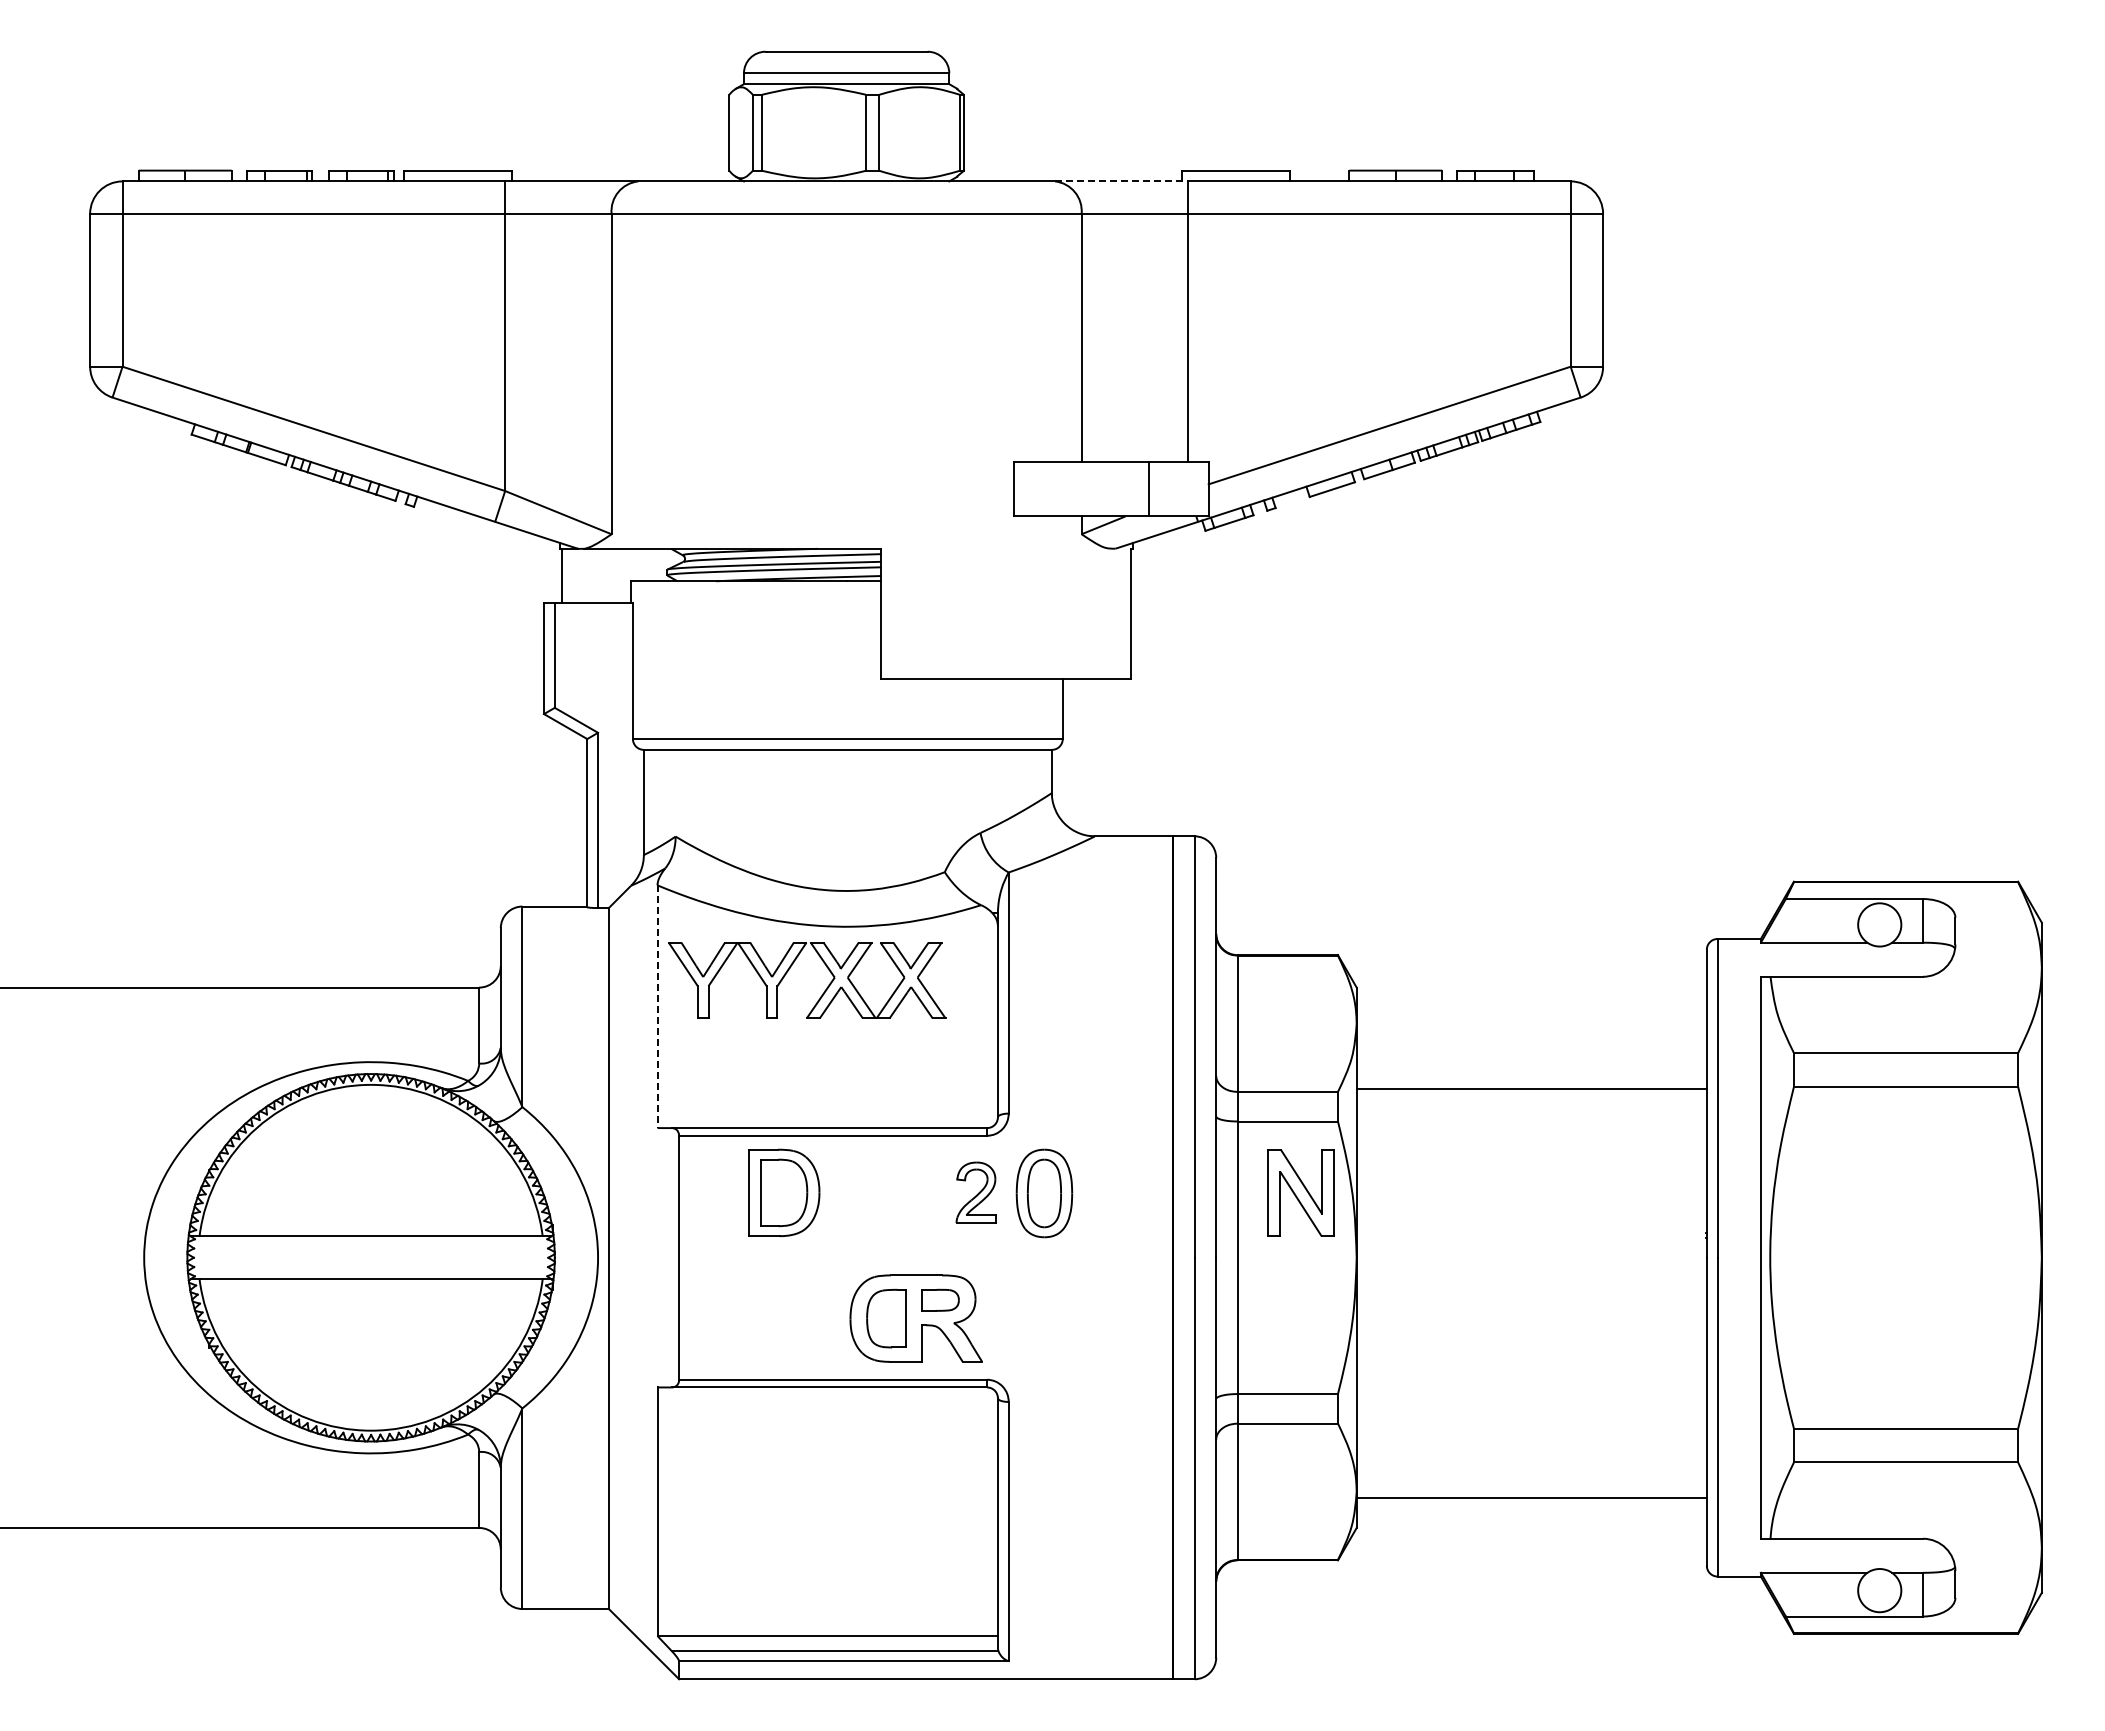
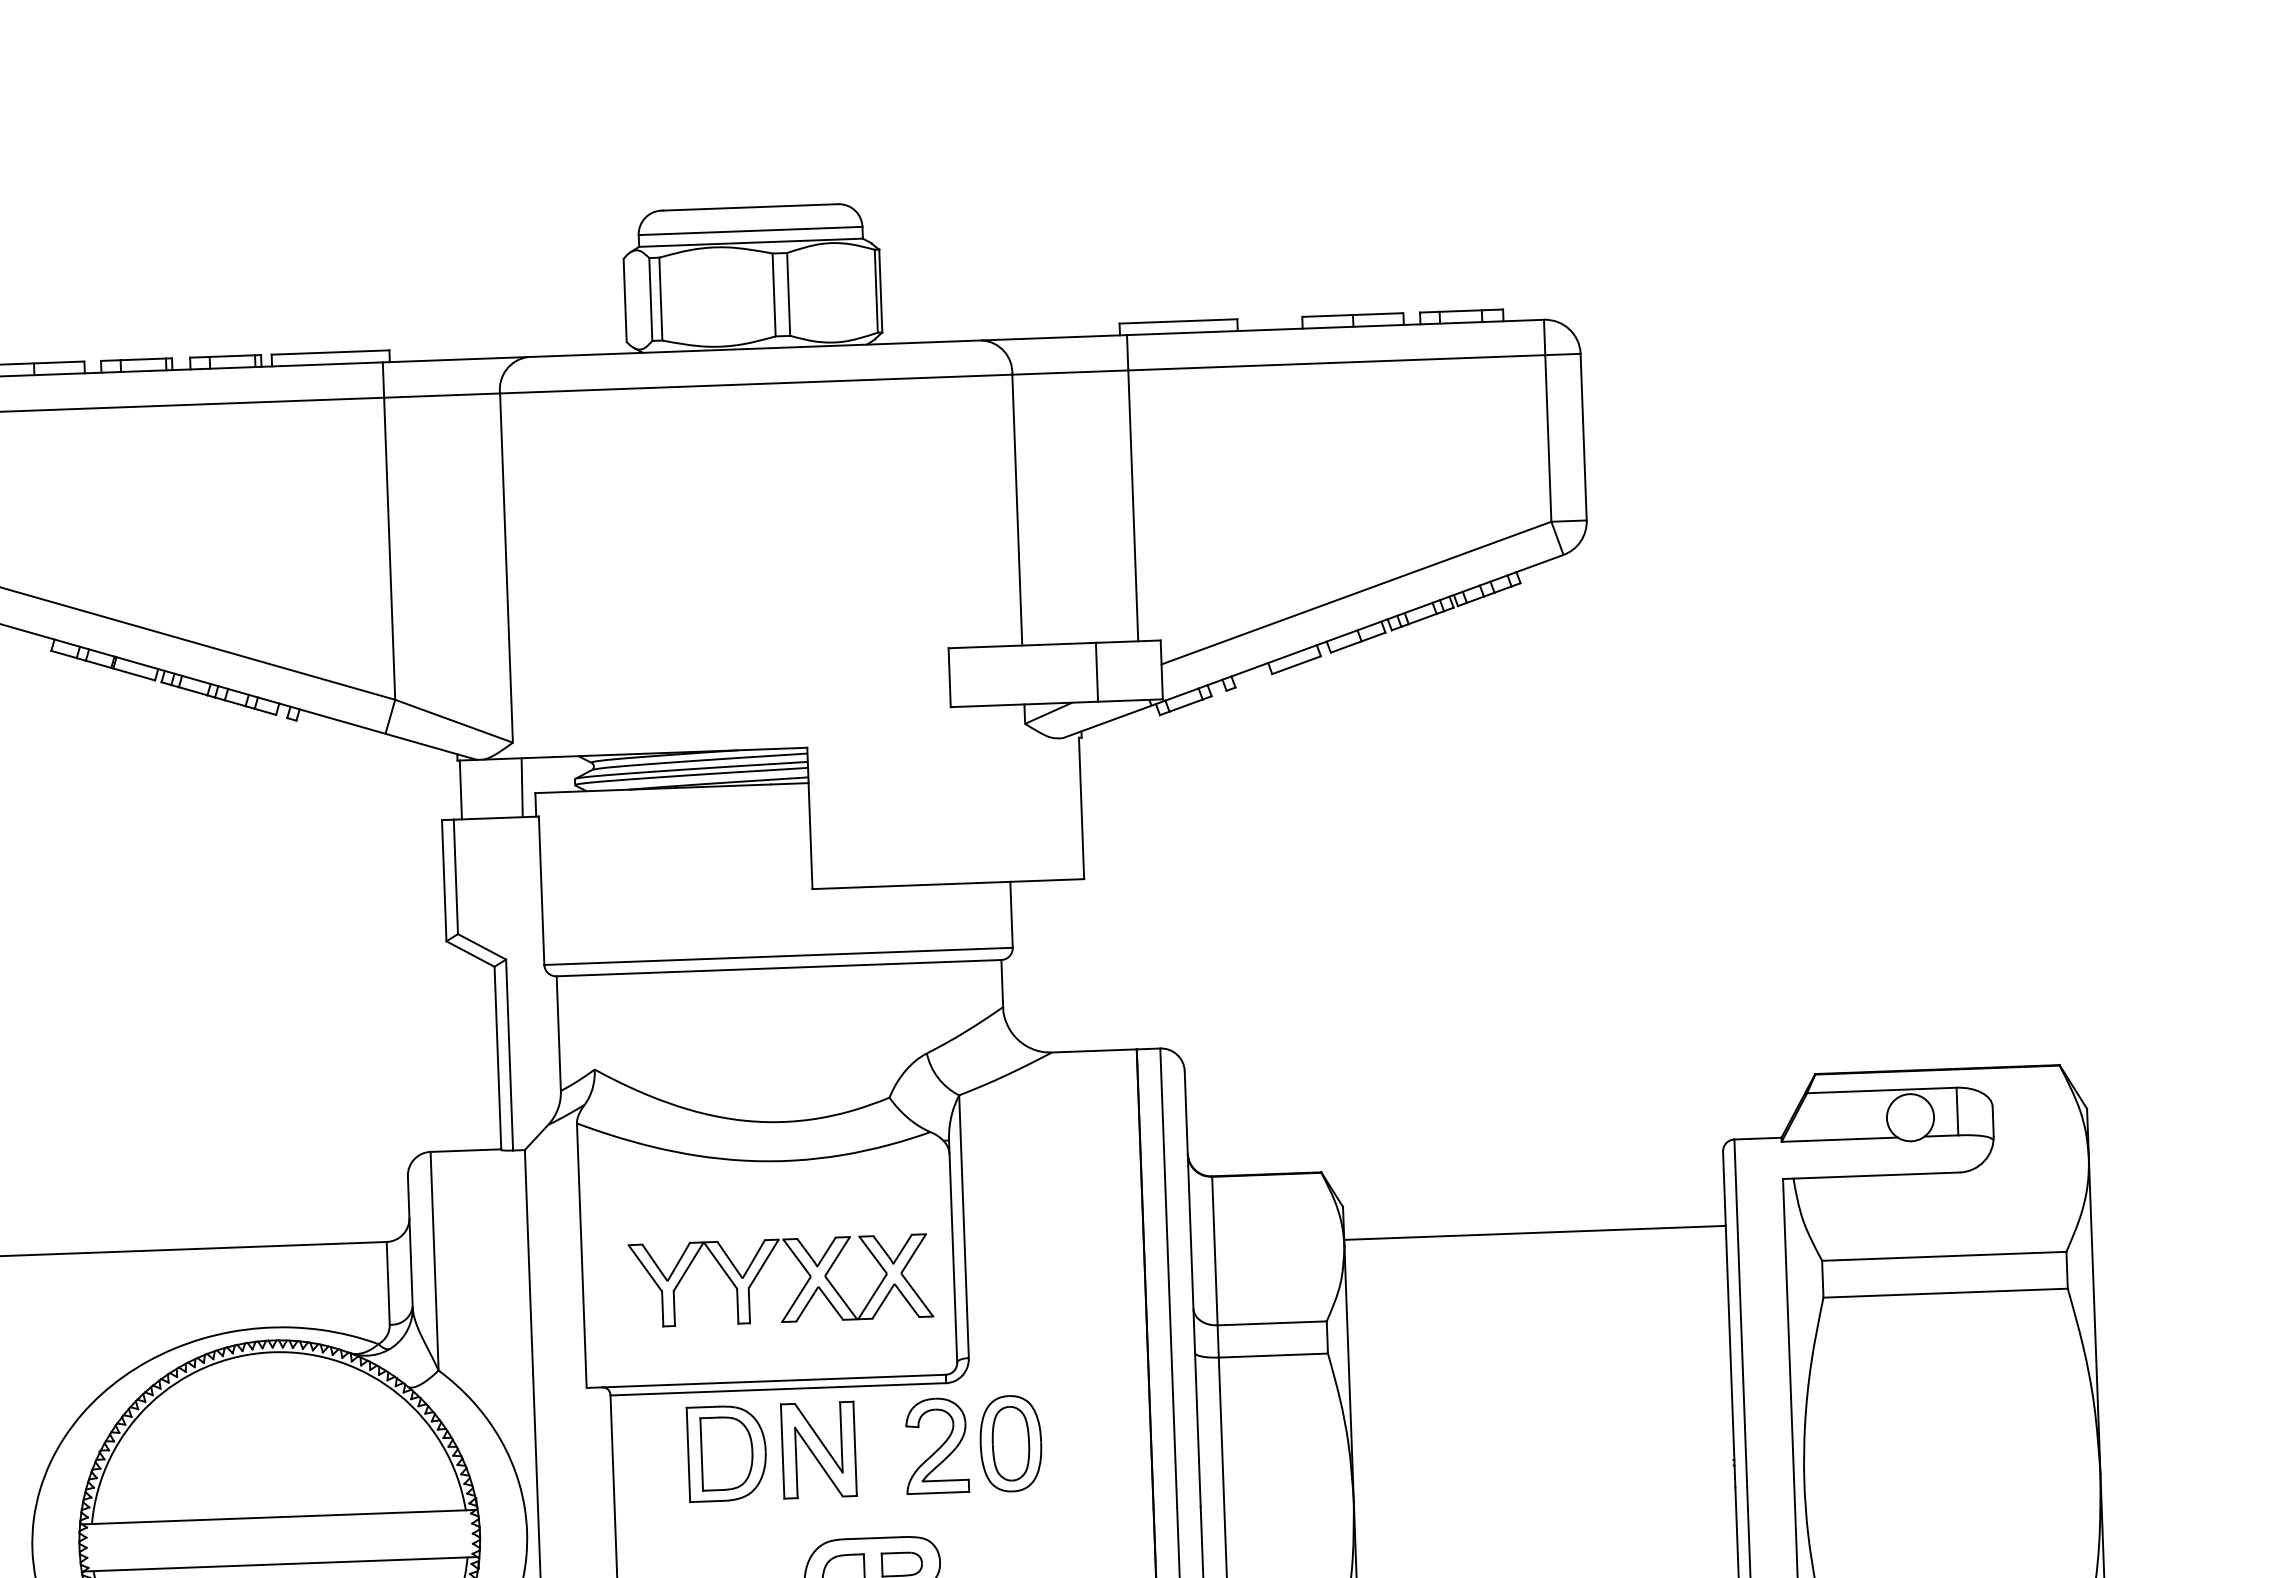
line: (1121, 181) -> (1054, 337), dashed -> solid
line: (618, 575) -> (522, 787), added
part: (824, 990) -> (800, 1291), moved
line: (657, 1007) -> (581, 1256), dashed -> solid
line: (1531, 1088) -> (1534, 1232), moved
part: (976, 1192) -> (936, 1445), size x1.43
part: (1300, 1192) -> (818, 1449), moved

